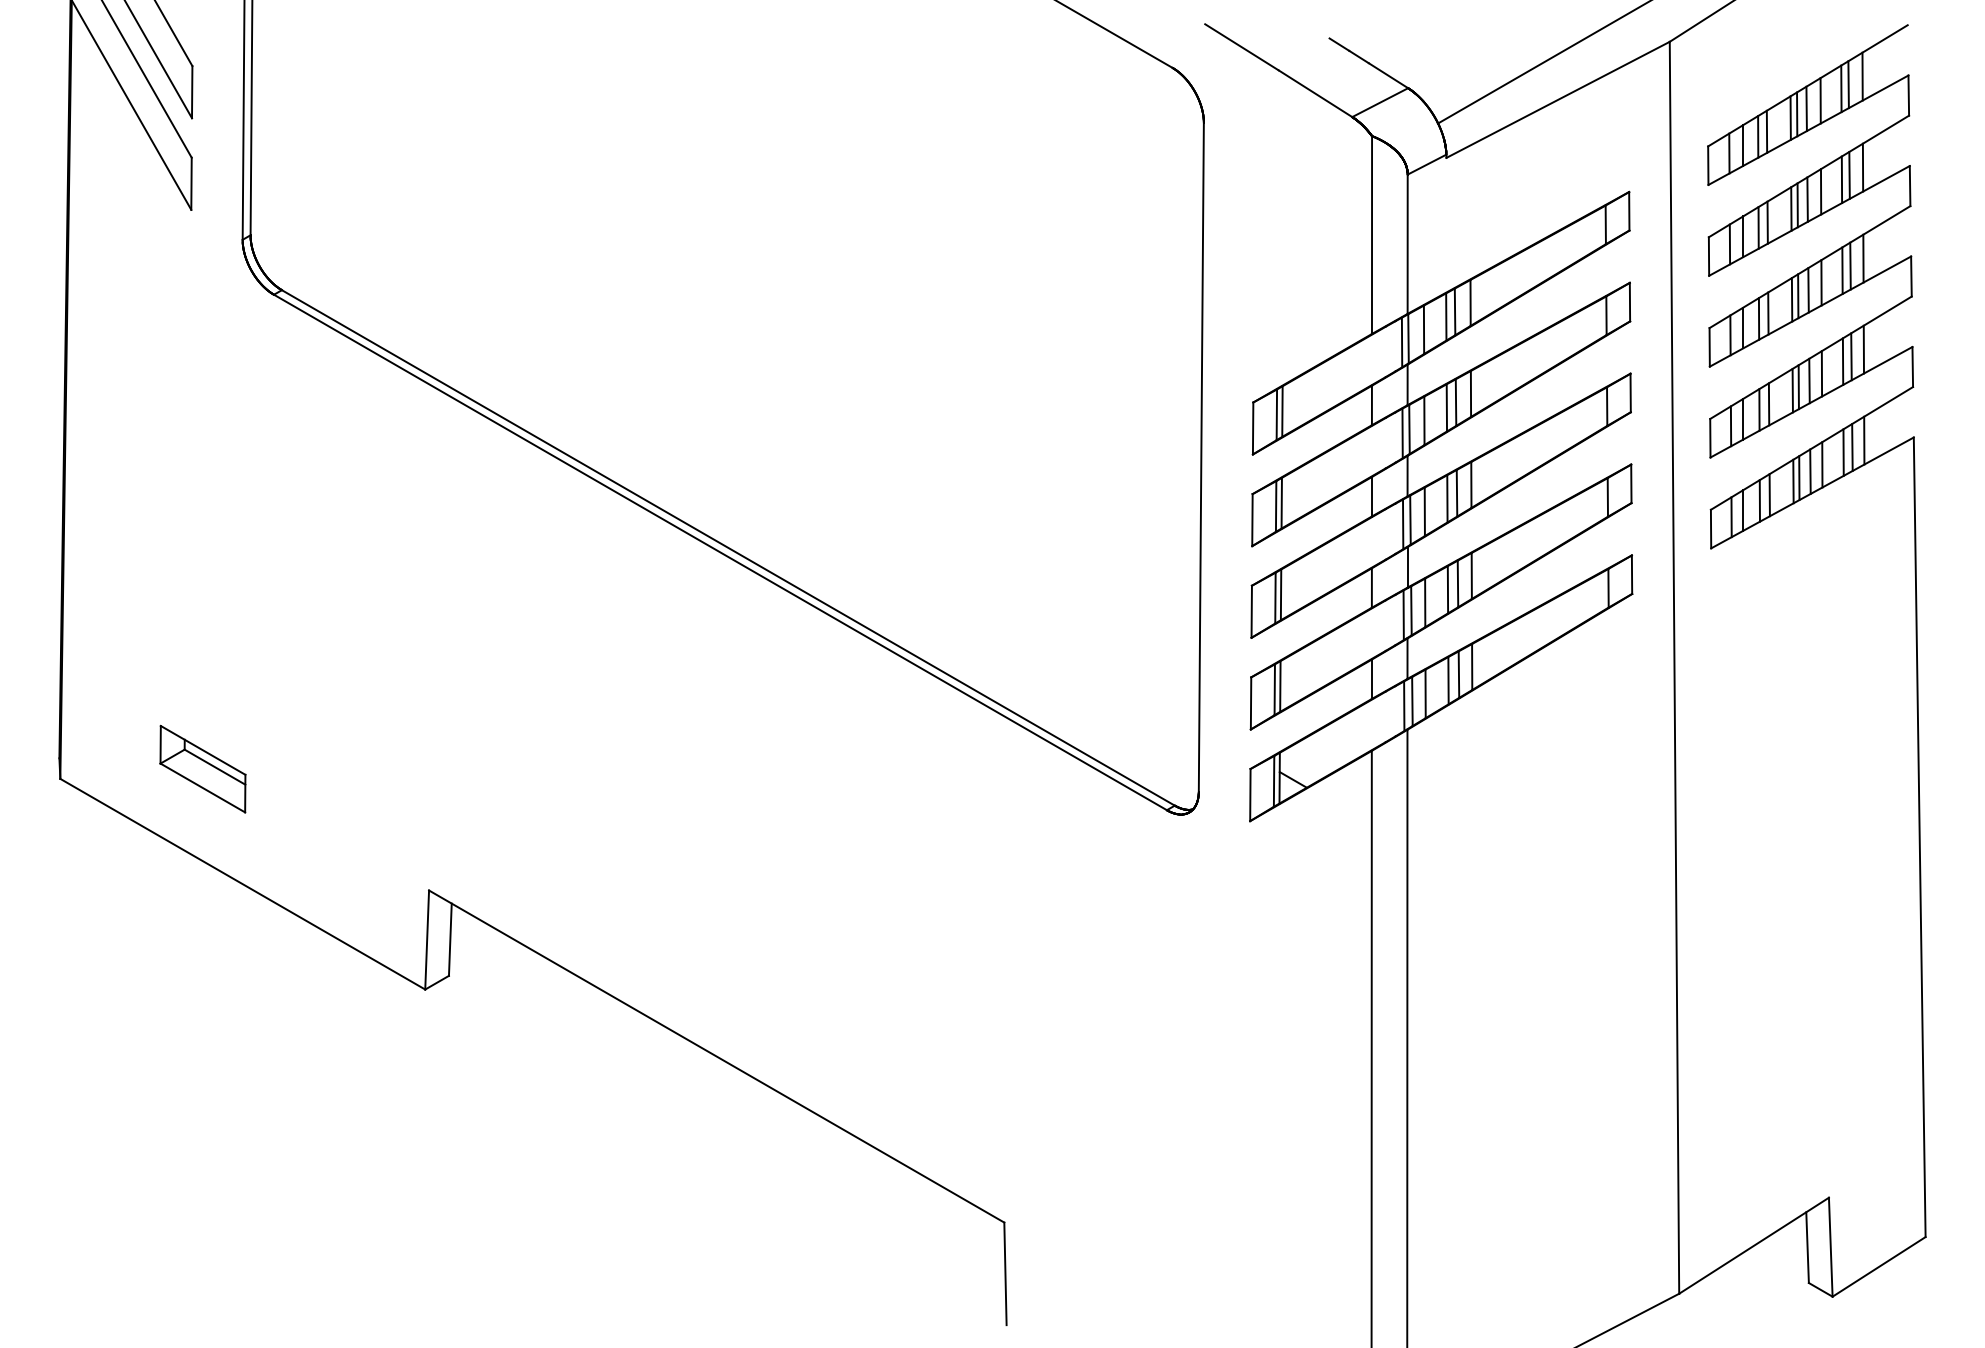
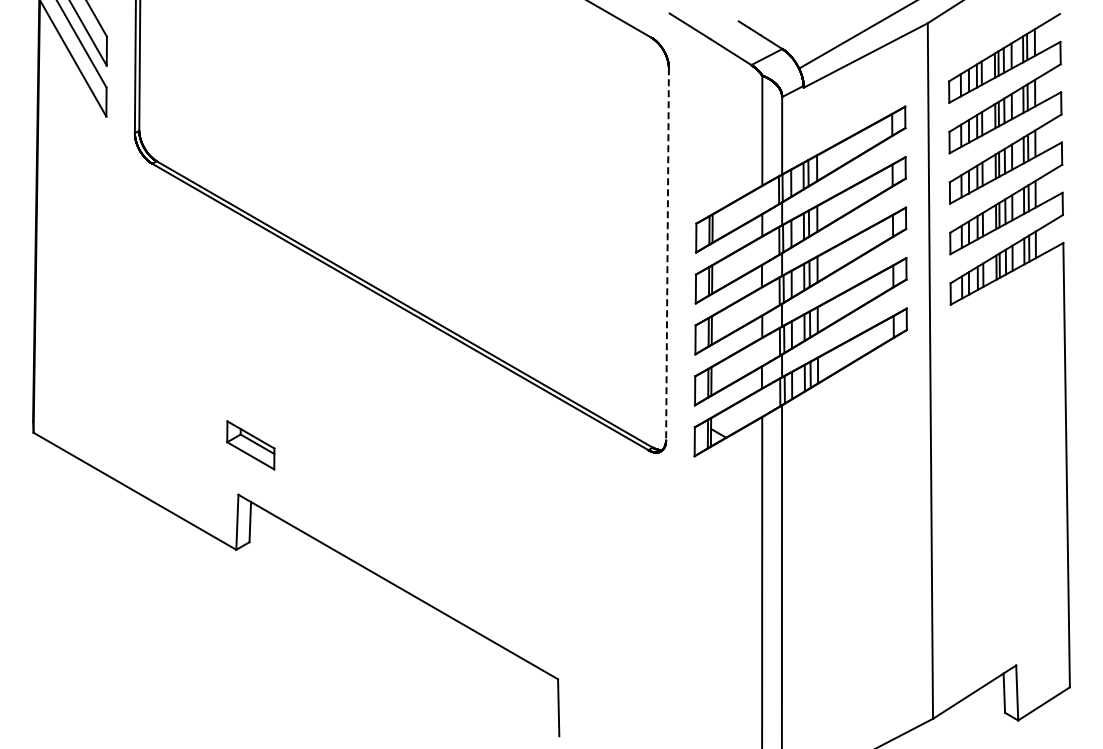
line: (1201, 458) -> (667, 254), solid -> dashed
part: (202, 769) -> (250, 445), moved

